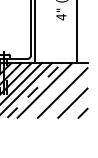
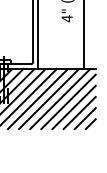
line: (34, 90) -> (37, 99), dashed -> solid
line: (54, 90) -> (59, 99), added
line: (67, 97) -> (73, 106), added
line: (77, 107) -> (84, 117), added

